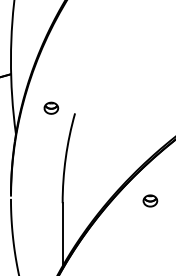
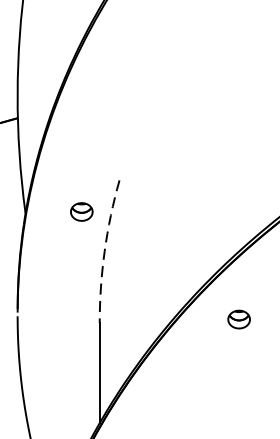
part: (51, 107) -> (82, 210), moved
arc: (65, 157) -> (104, 250), solid -> dashed

